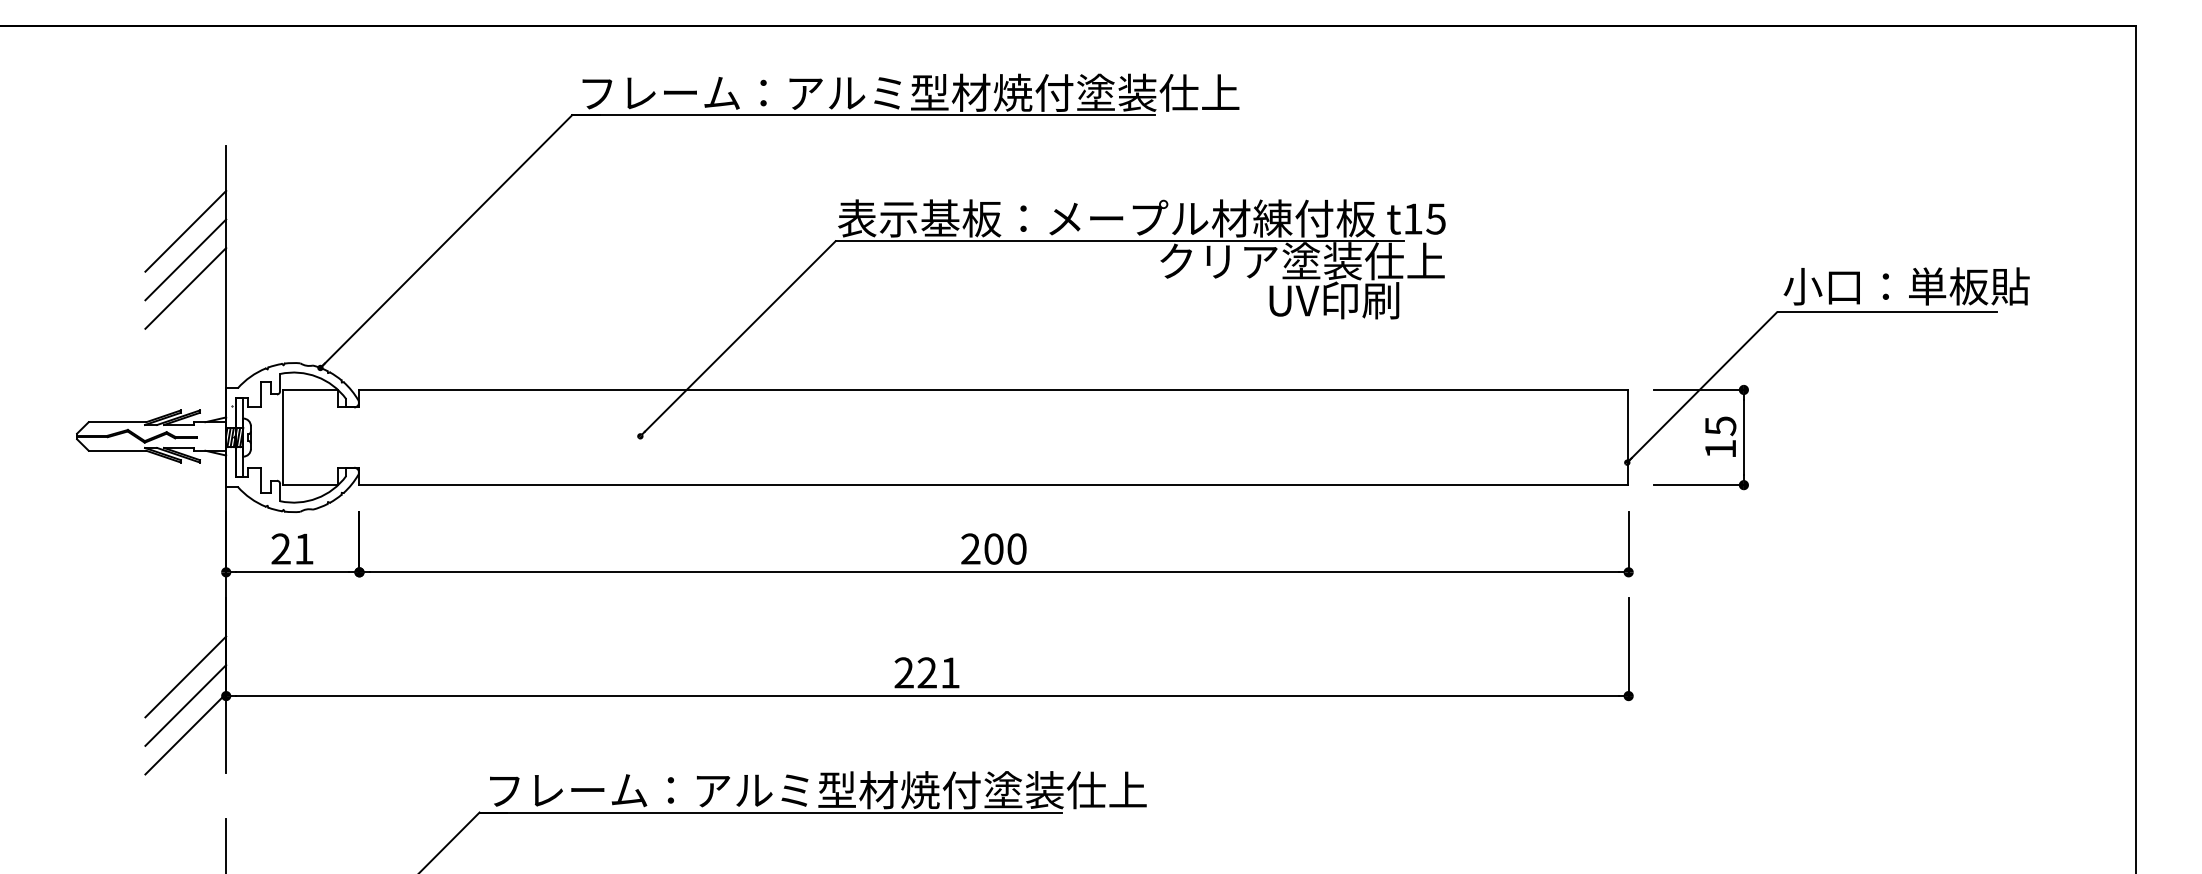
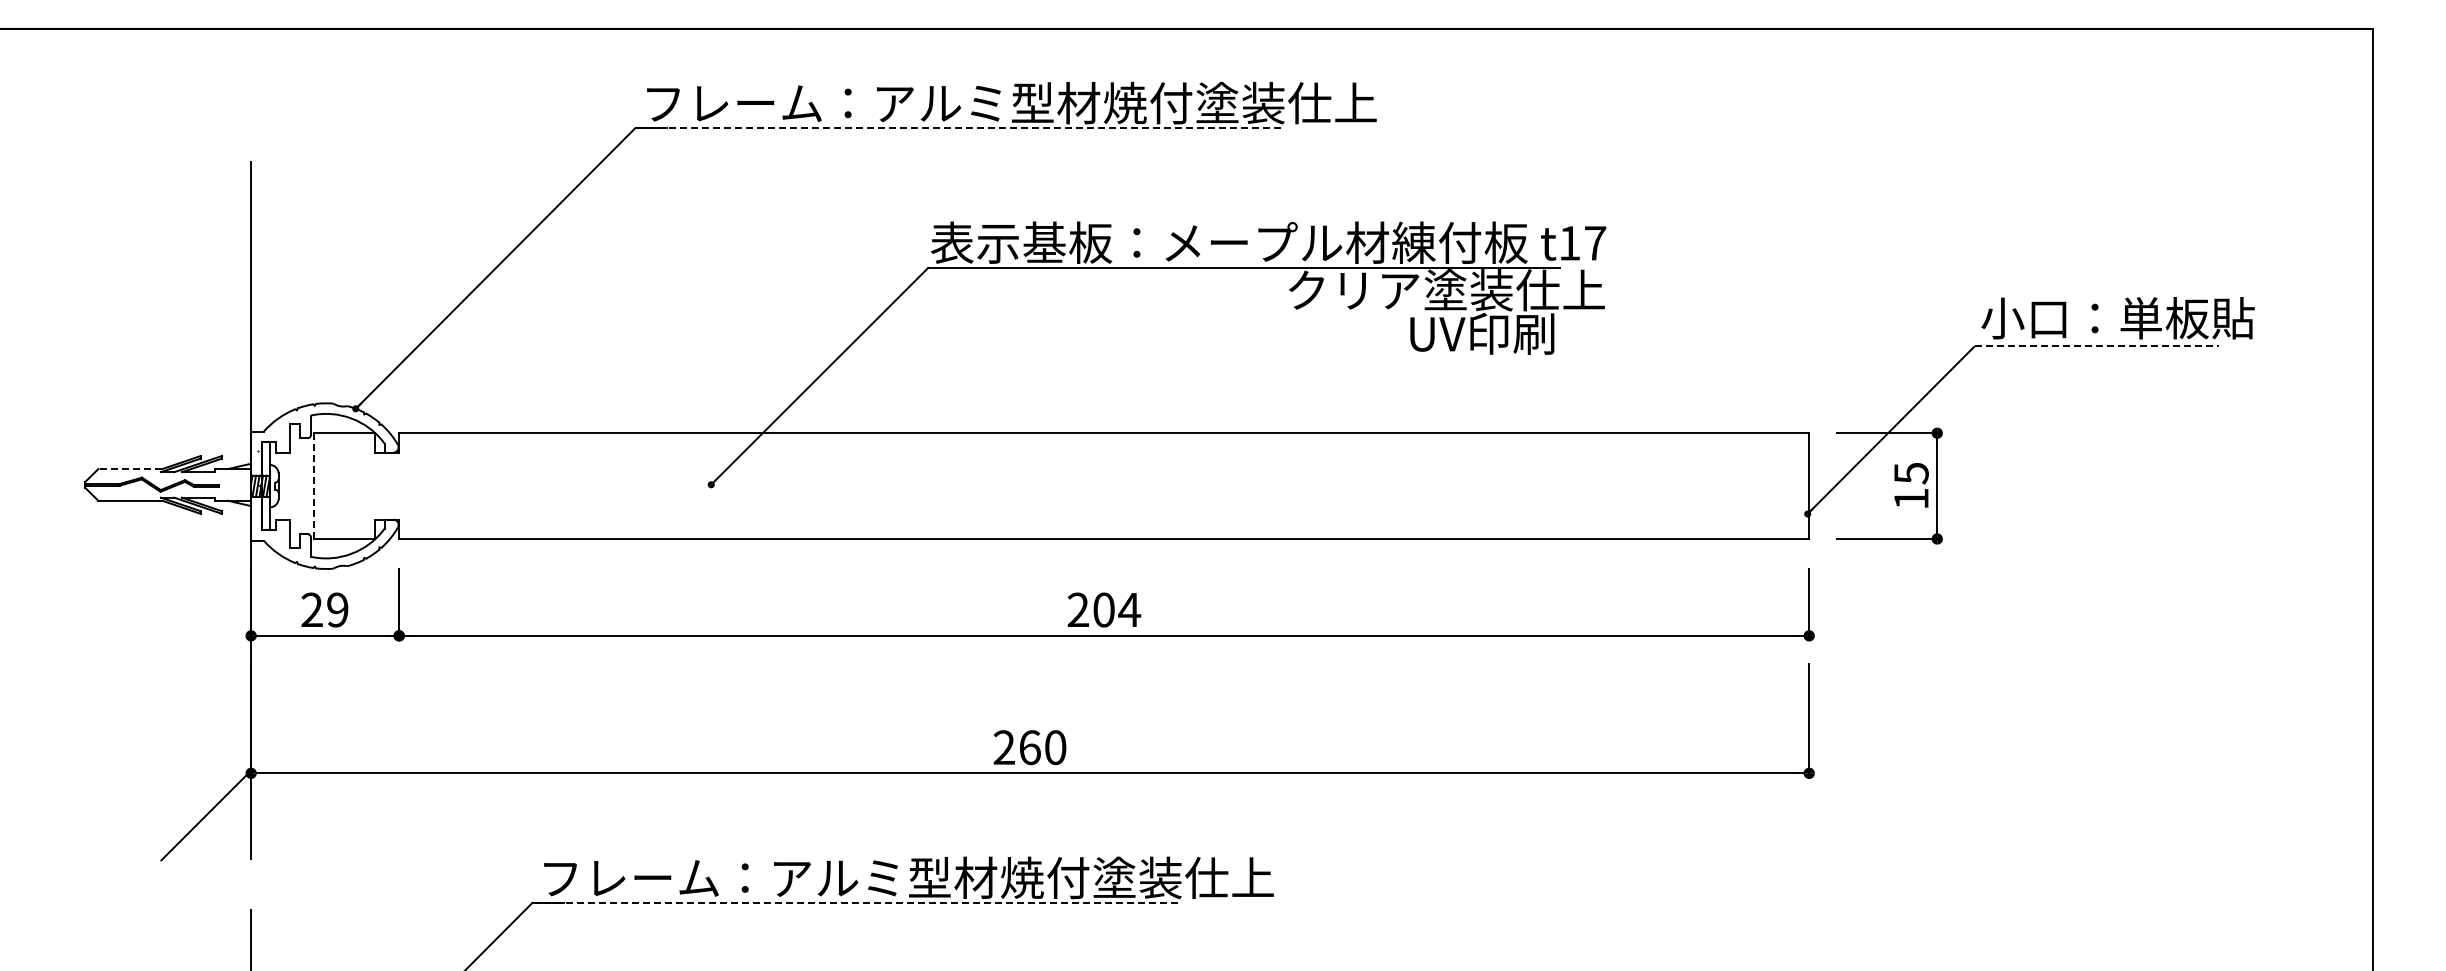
line: (863, 114) -> (959, 127), solid -> dashed
text: (1436, 219) -> (1595, 243), t15 -> t17
line: (186, 230) -> (206, 256), removed
line: (186, 259) -> (206, 288), removed
line: (186, 288) -> (206, 320), removed
line: (1888, 311) -> (2097, 346), solid -> dashed
line: (116, 422) -> (129, 469), solid -> dashed
line: (283, 437) -> (314, 486), solid -> dashed
text: (303, 548) -> (337, 609), 21 -> 29
text: (1016, 548) -> (1129, 609), 200 -> 204
text: (938, 672) -> (1042, 747), 221 -> 260
line: (186, 676) -> (206, 751), removed
line: (186, 705) -> (206, 783), removed
line: (771, 812) -> (856, 902), solid -> dashed

